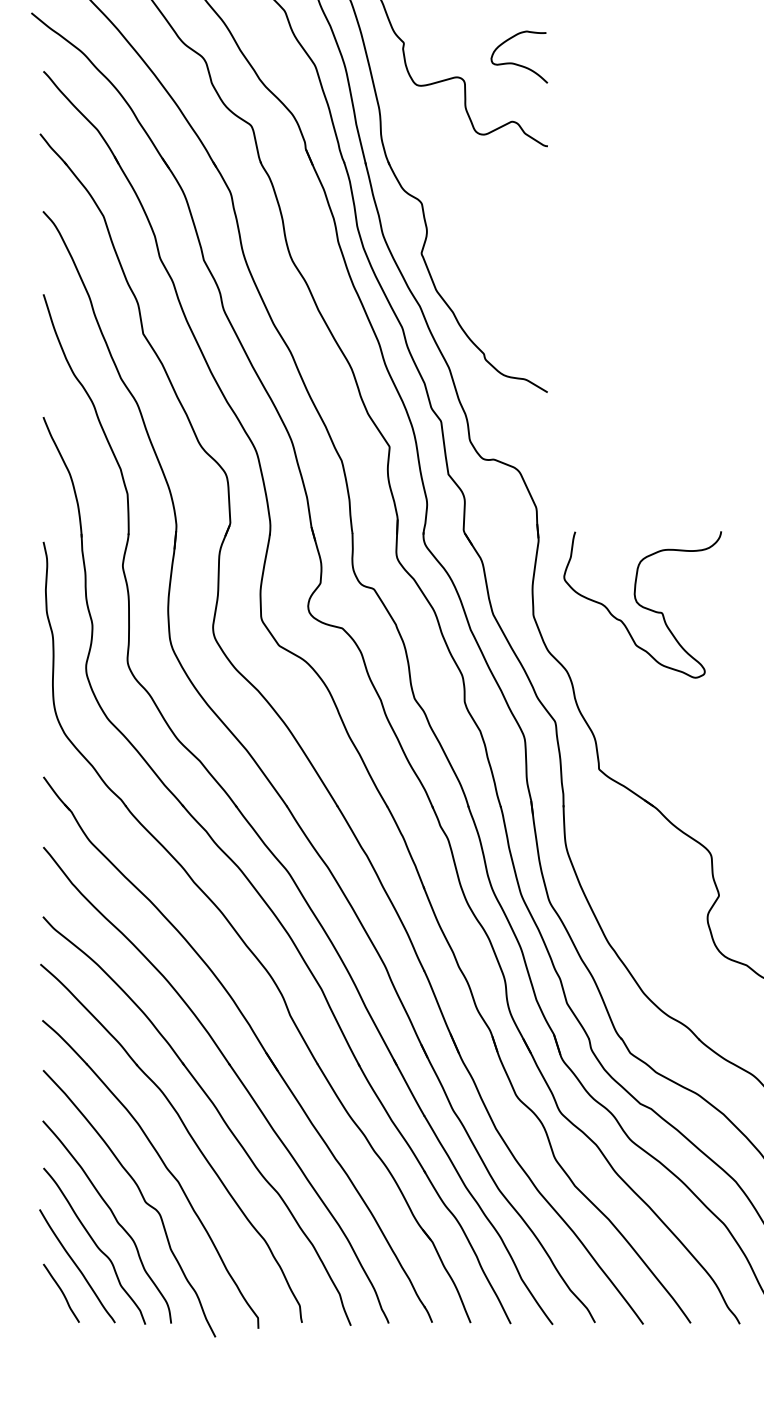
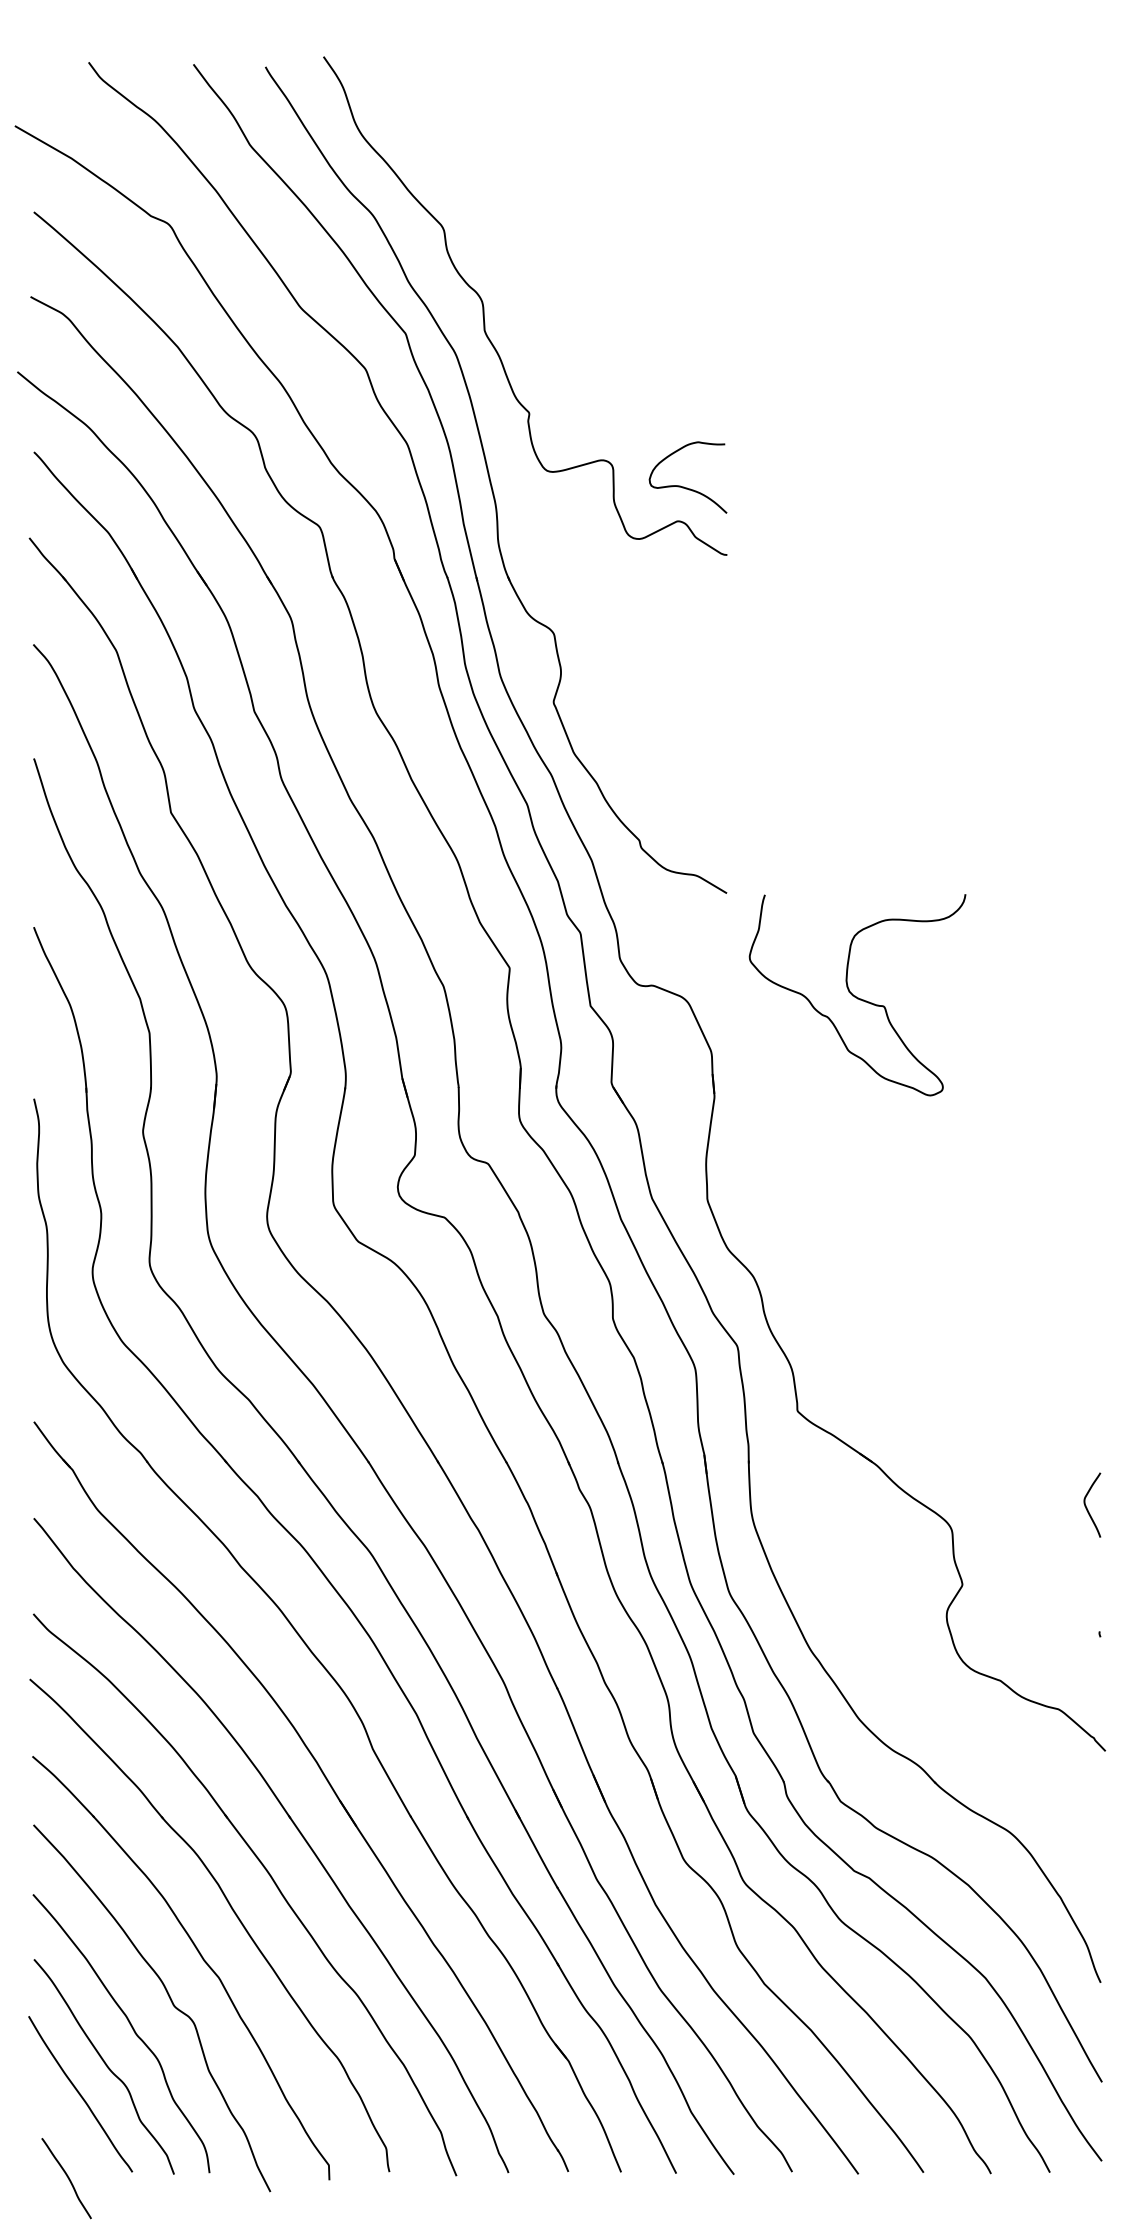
curve: (516, 63) -> (684, 486), moved
curve: (641, 605) -> (856, 996), moved
curve: (62, 1293) -> (67, 2178), moved

